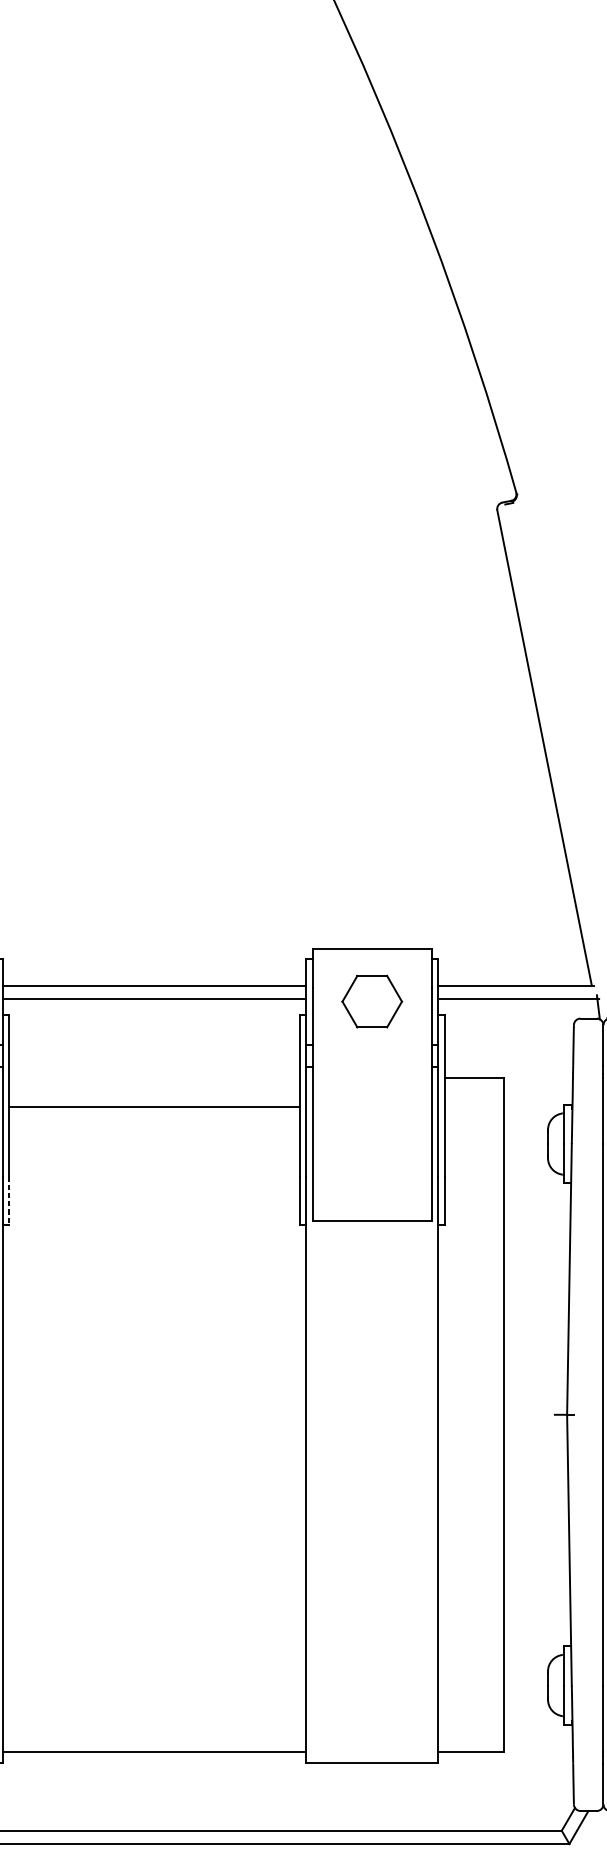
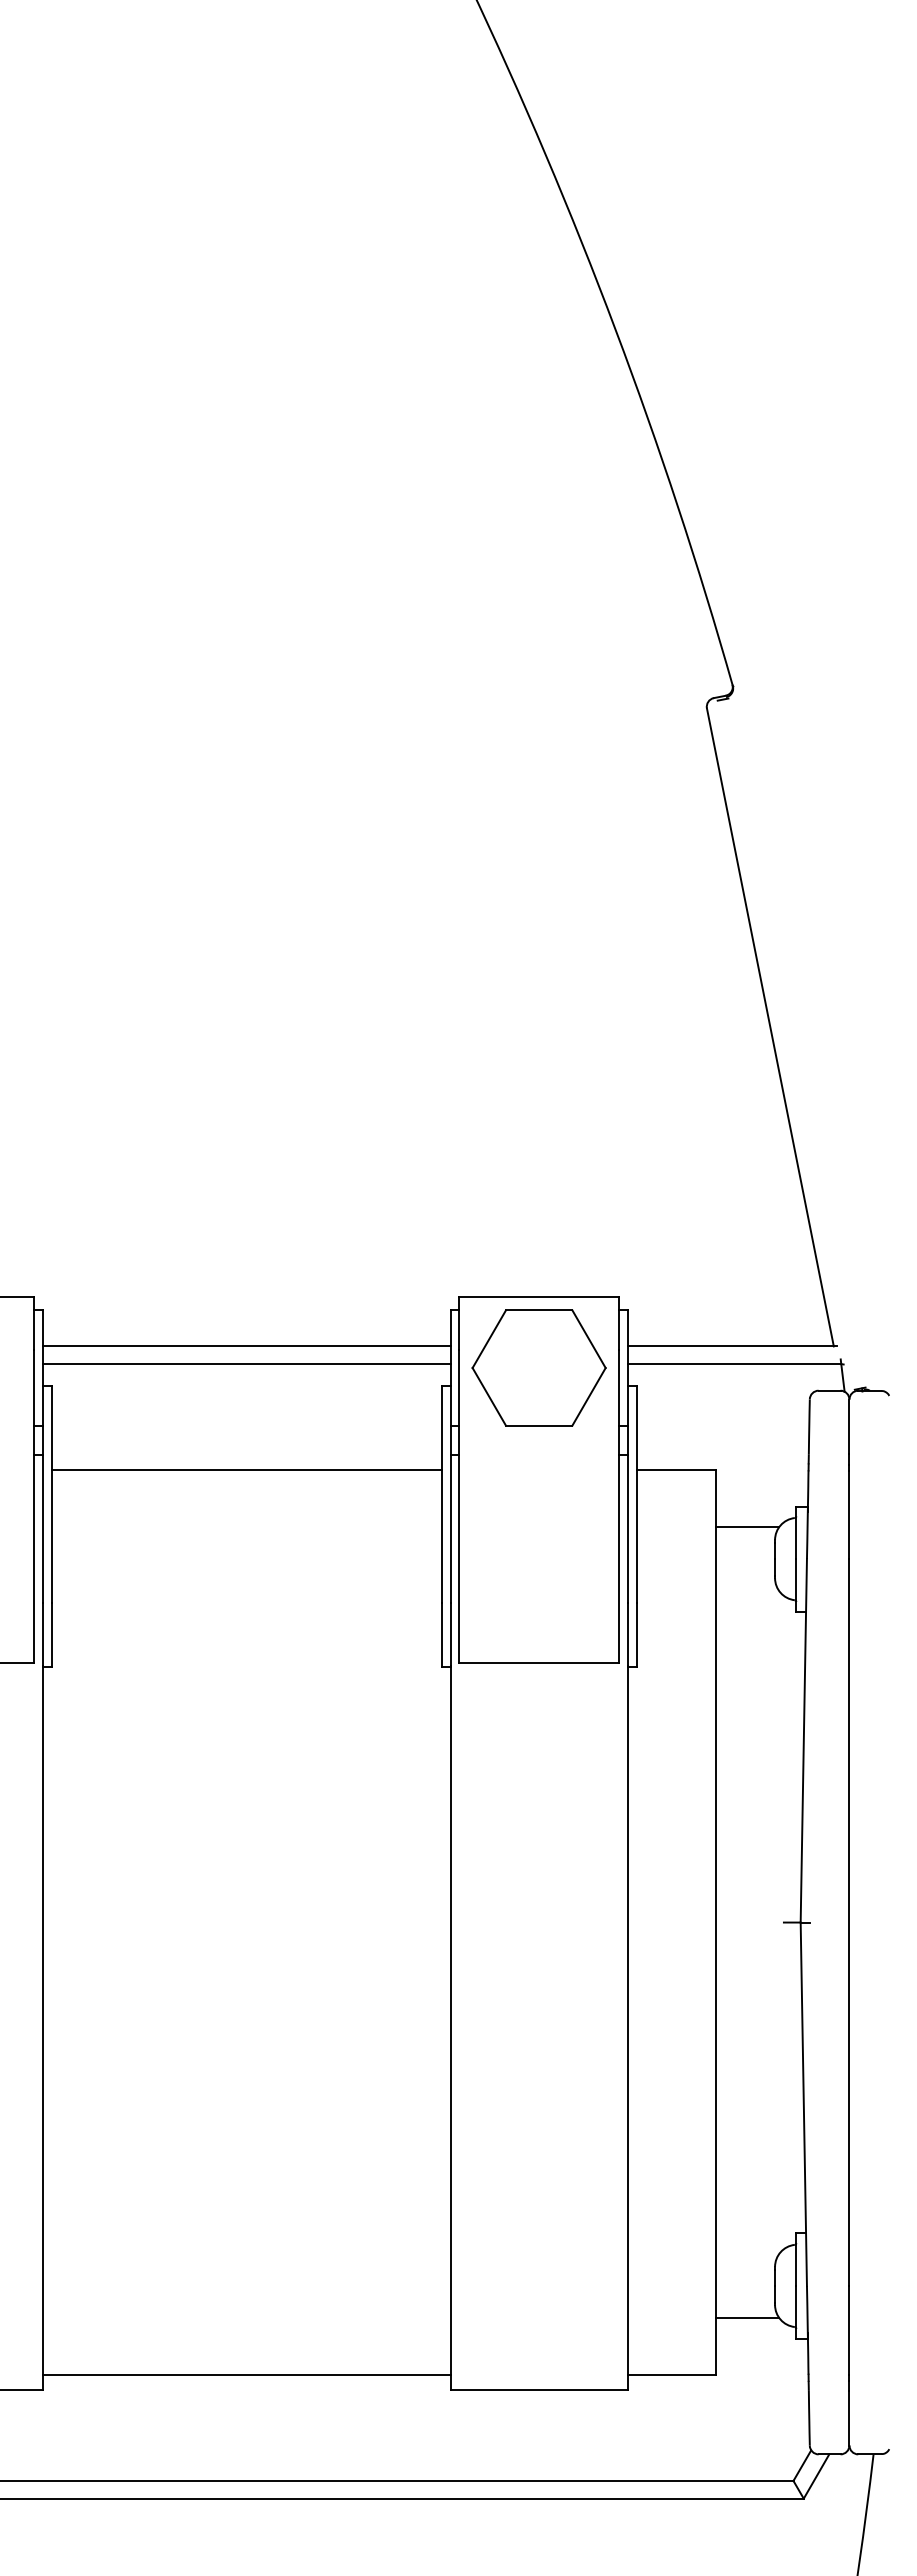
part: (371, 1001) -> (538, 1367), size x1.67
line: (154, 1107) -> (246, 1470), moved
line: (527, 1120) -> (747, 1527), added
line: (8, 1200) -> (51, 1635), dashed -> solid
line: (527, 1709) -> (747, 2317), added

